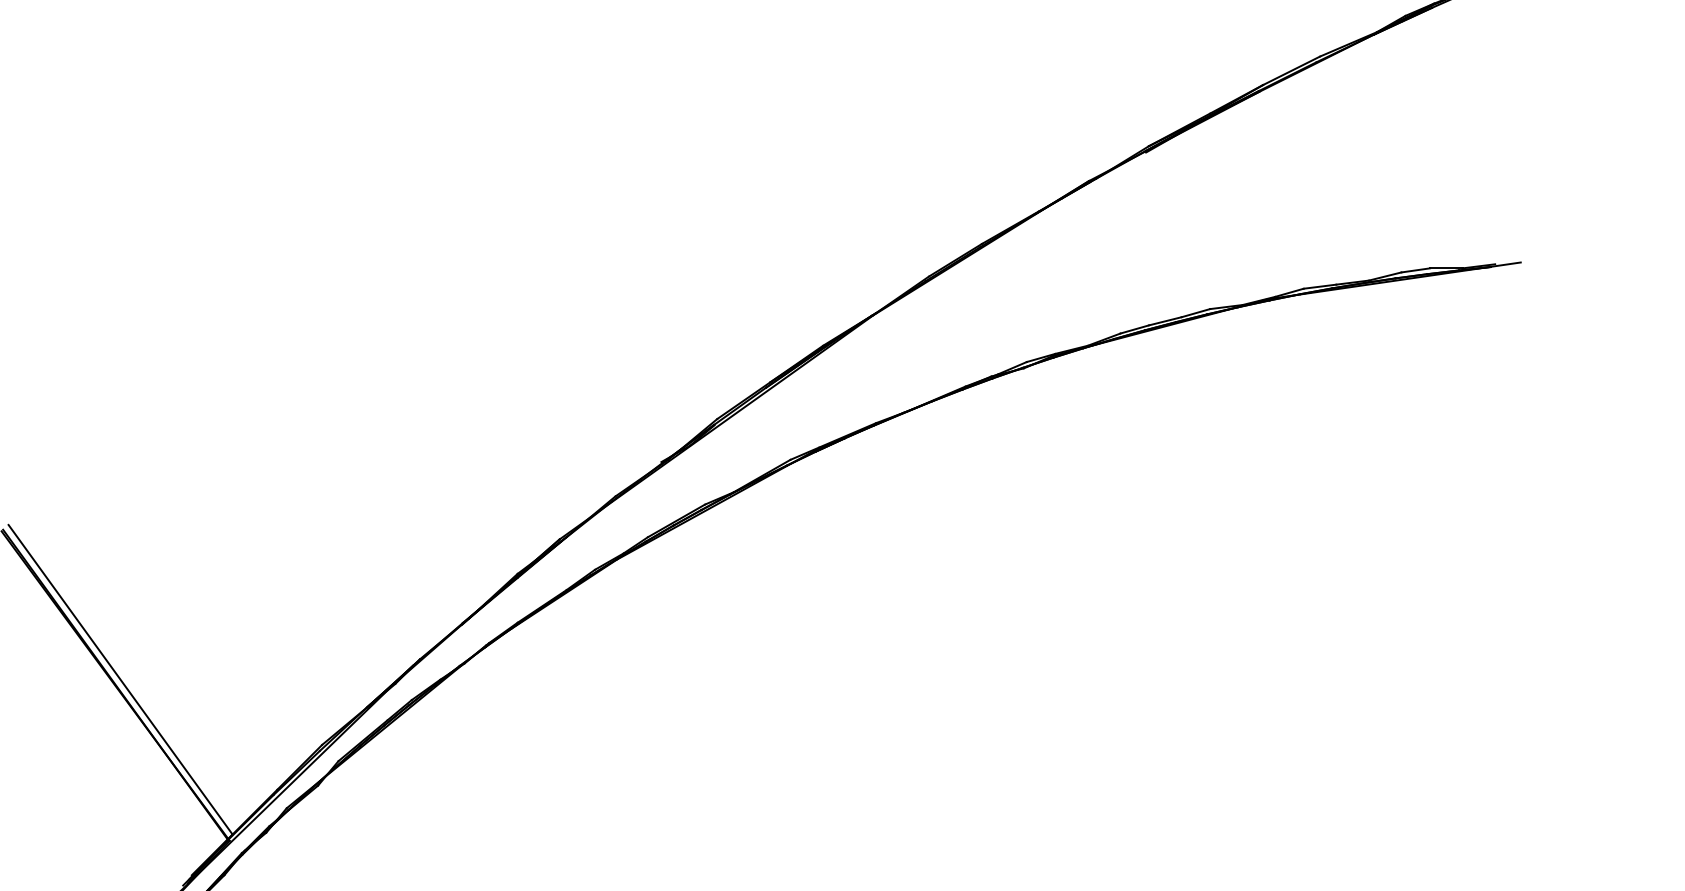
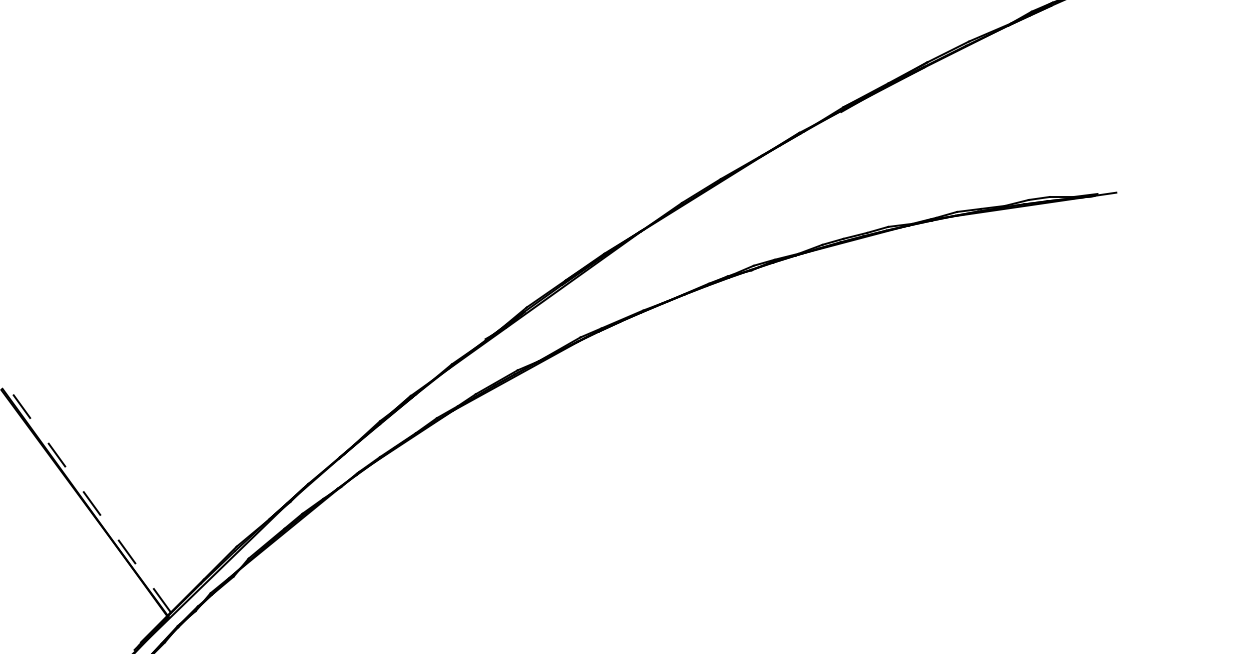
line: (120, 679) -> (88, 498), solid -> dashed

